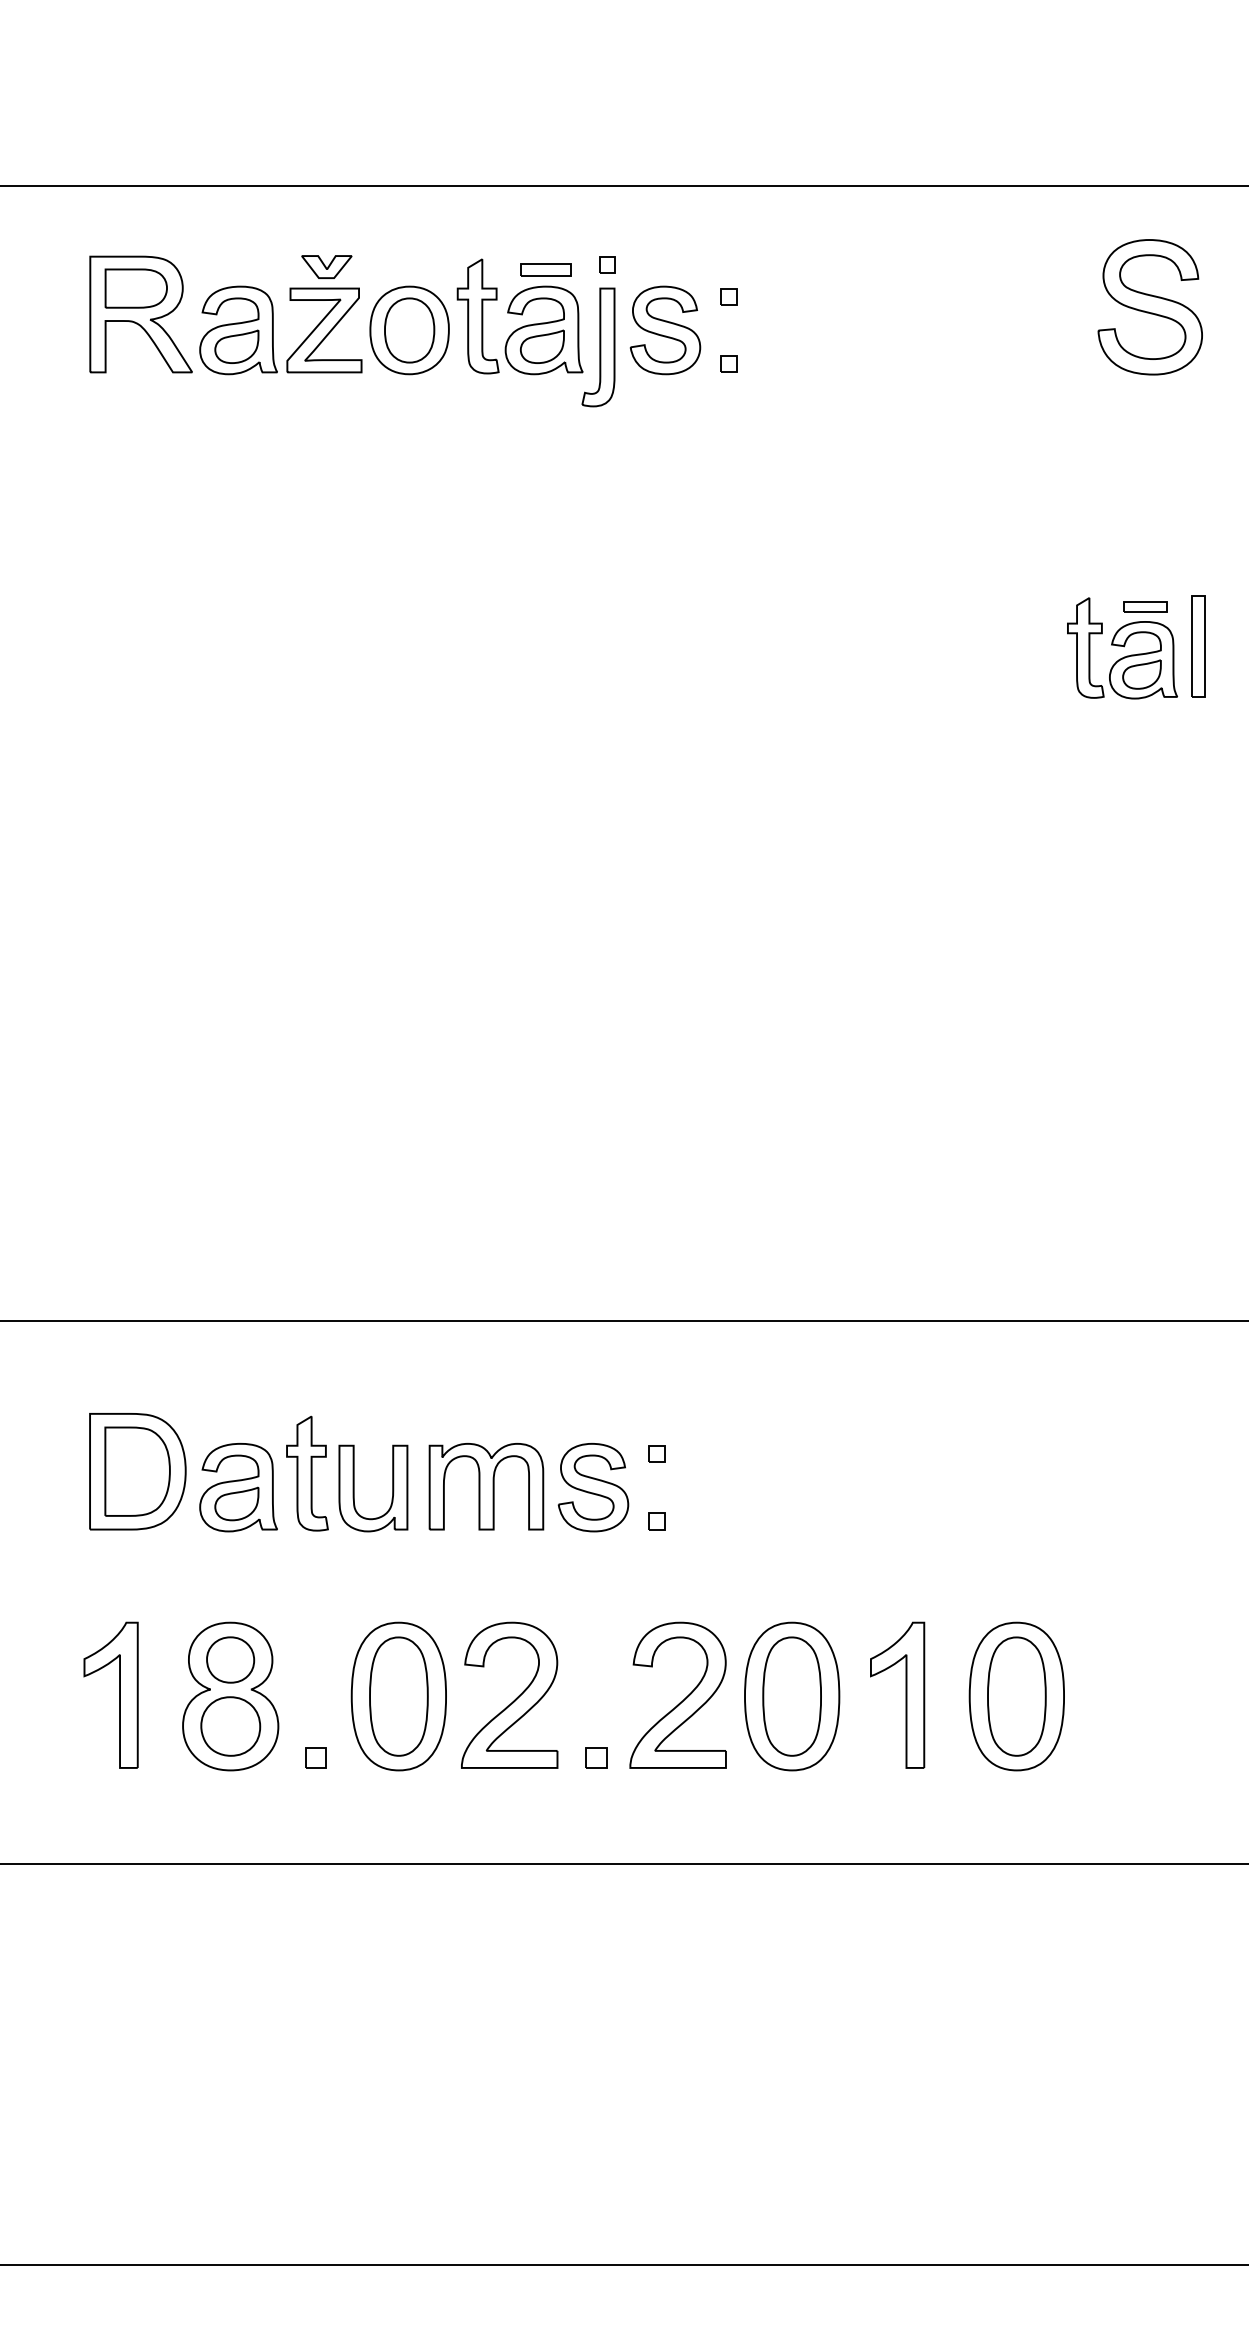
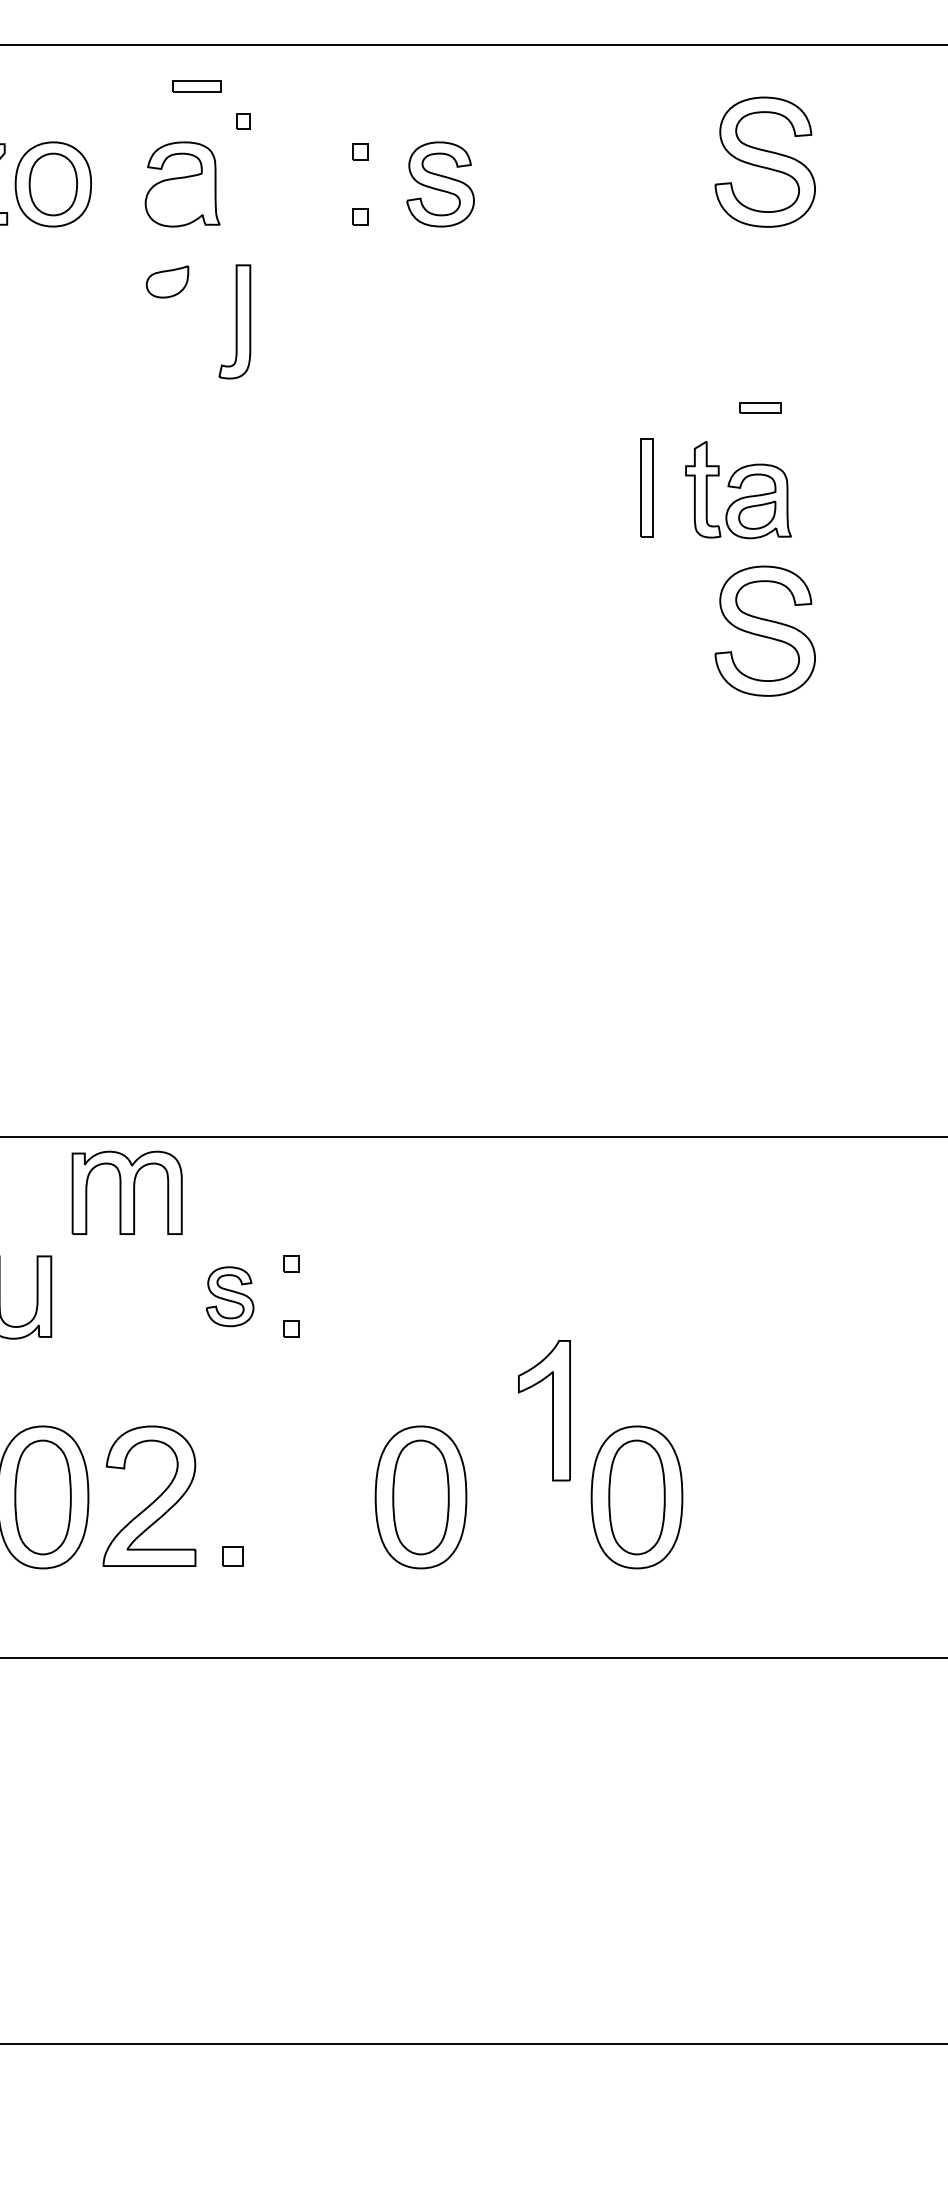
part: (545, 269) -> (196, 86), moved
part: (477, 316) -> (118, 171), removed
part: (665, 330) -> (440, 184), moved
part: (542, 346) -> (167, 281), moved
part: (598, 347) -> (234, 321), moved
part: (1145, 606) -> (760, 407), moved
part: (1198, 646) -> (647, 488), moved
part: (1149, 795) -> (764, 631), added
part: (486, 1486) -> (127, 1192), moved
part: (593, 1487) -> (230, 1296), size x0.7
part: (905, 1694) -> (552, 1409), moved
part: (680, 1701) -> (313, 1502), removed

